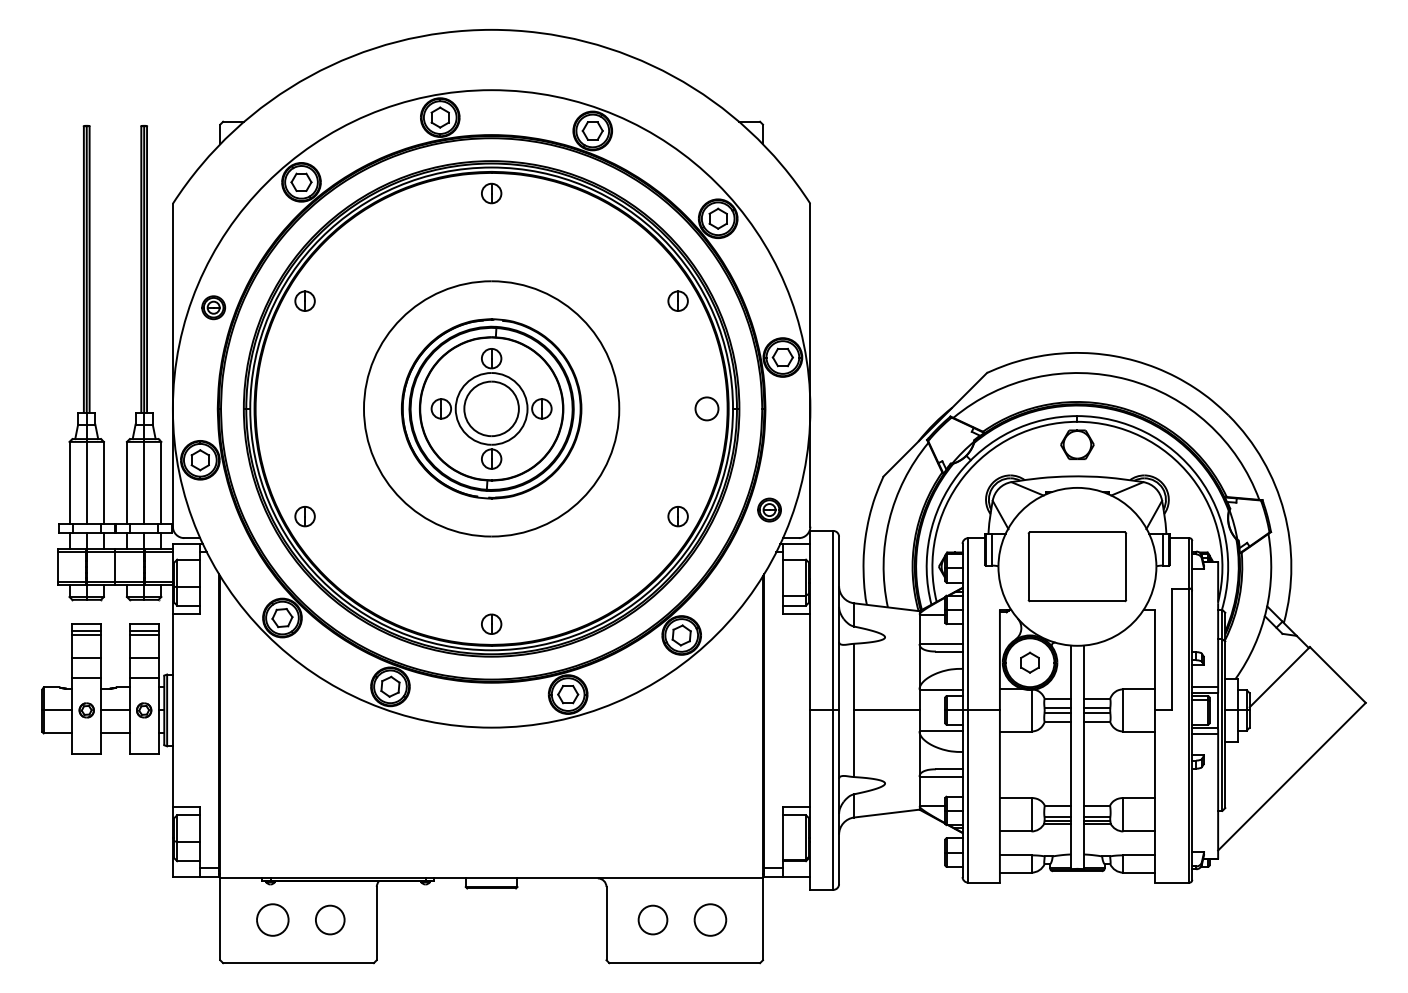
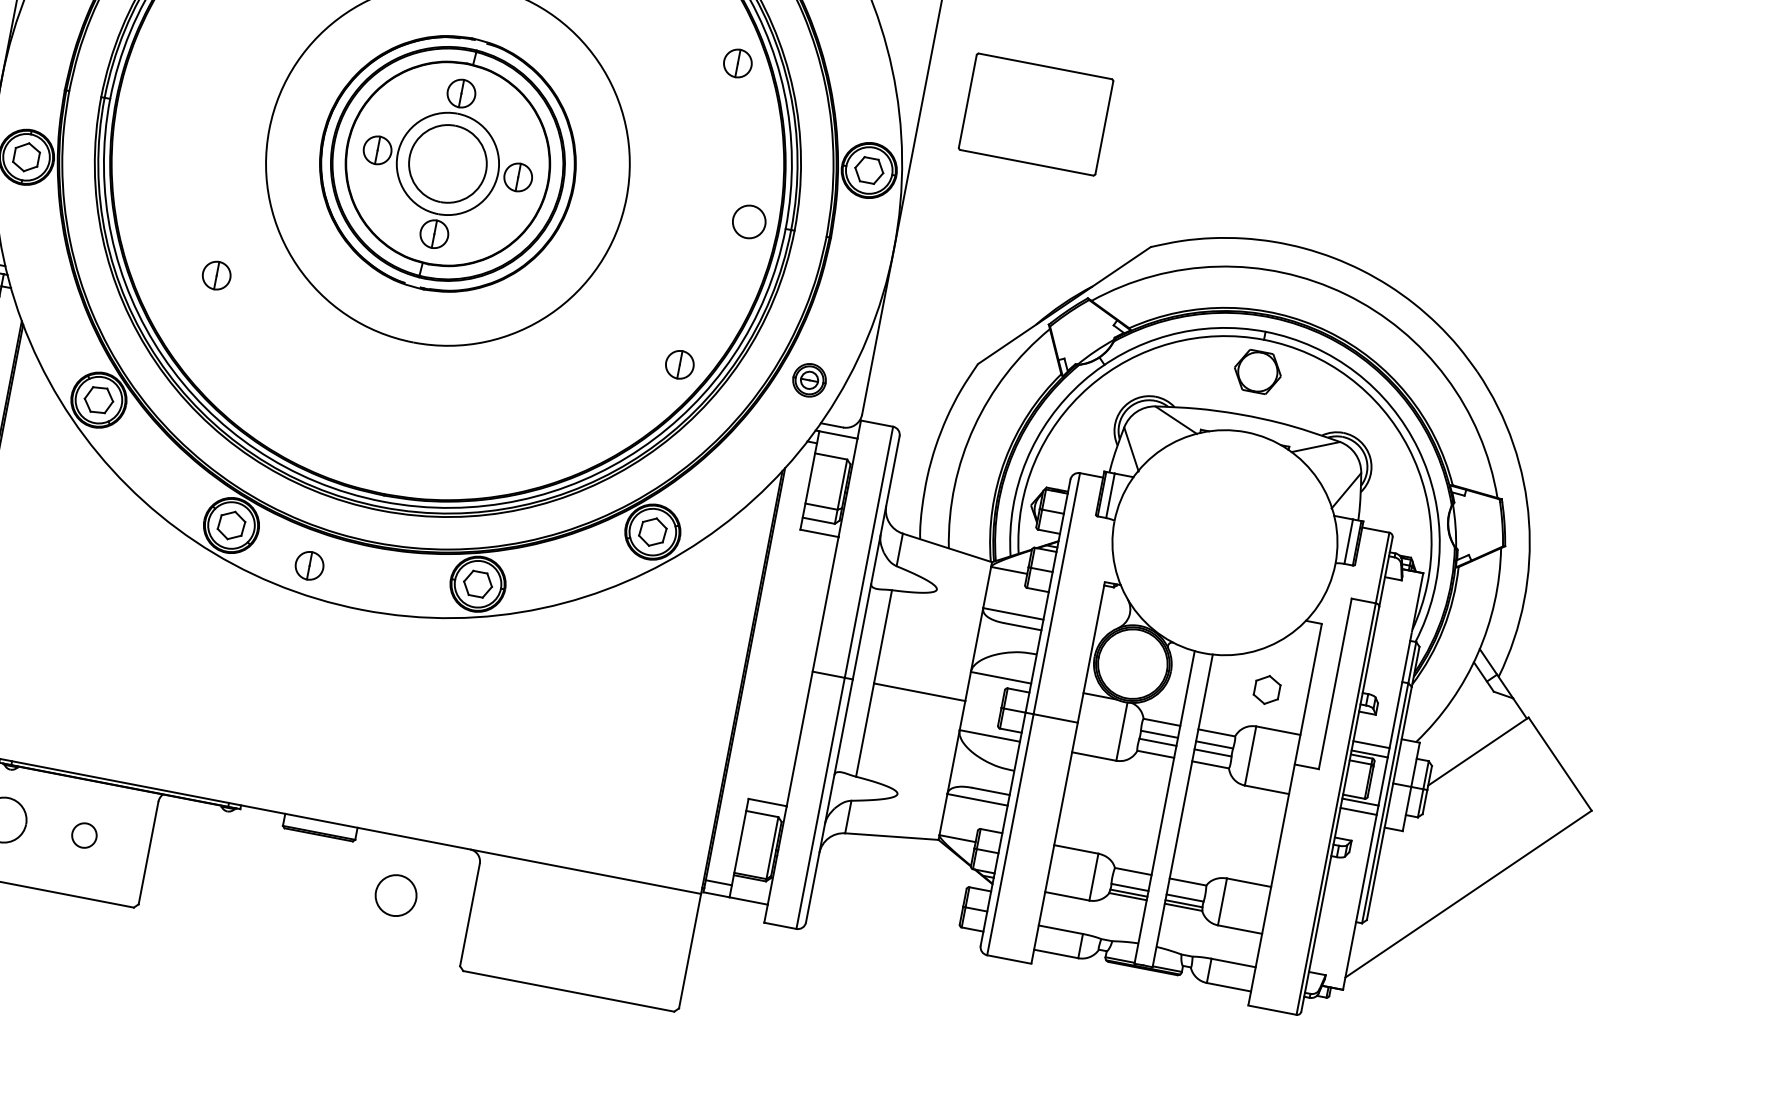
part: (304, 516) -> (215, 275), moved
part: (1077, 566) -> (1036, 114), moved
part: (491, 623) -> (309, 564), moved
part: (1029, 662) -> (1266, 689), moved
circle: (329, 919) -> (83, 834), size x0.6
circle: (652, 919) -> (395, 894), moved
part: (710, 919) -> (616, 937), removed

